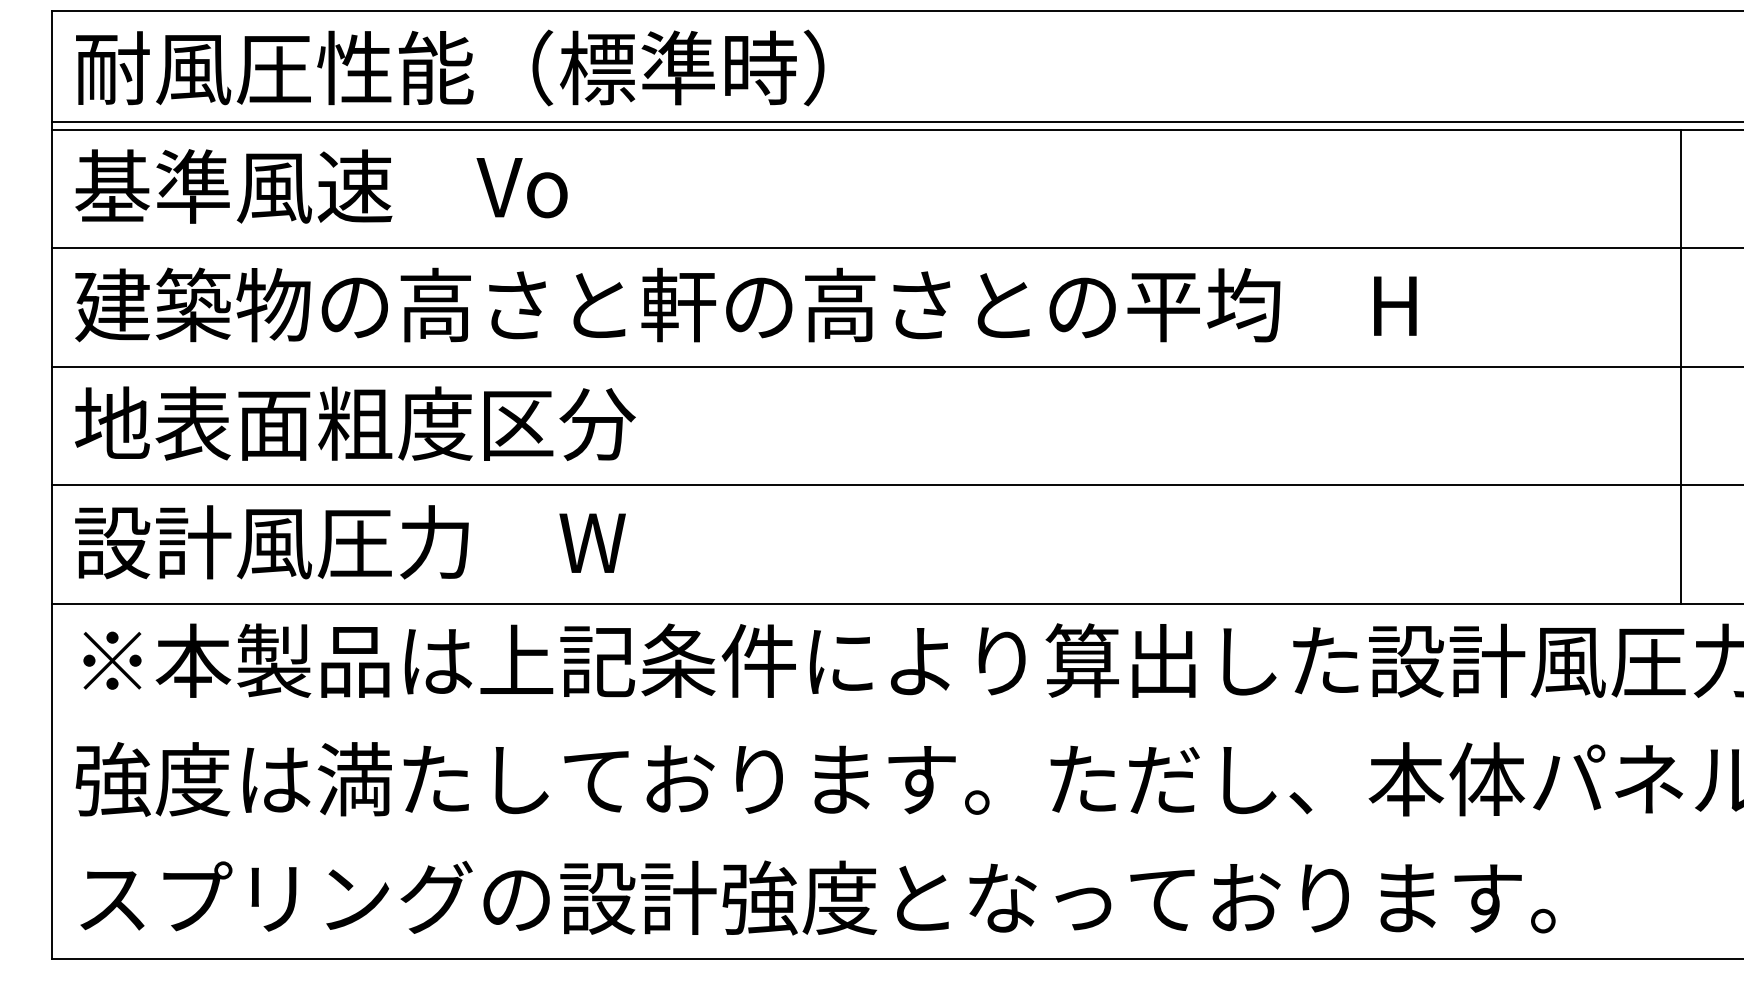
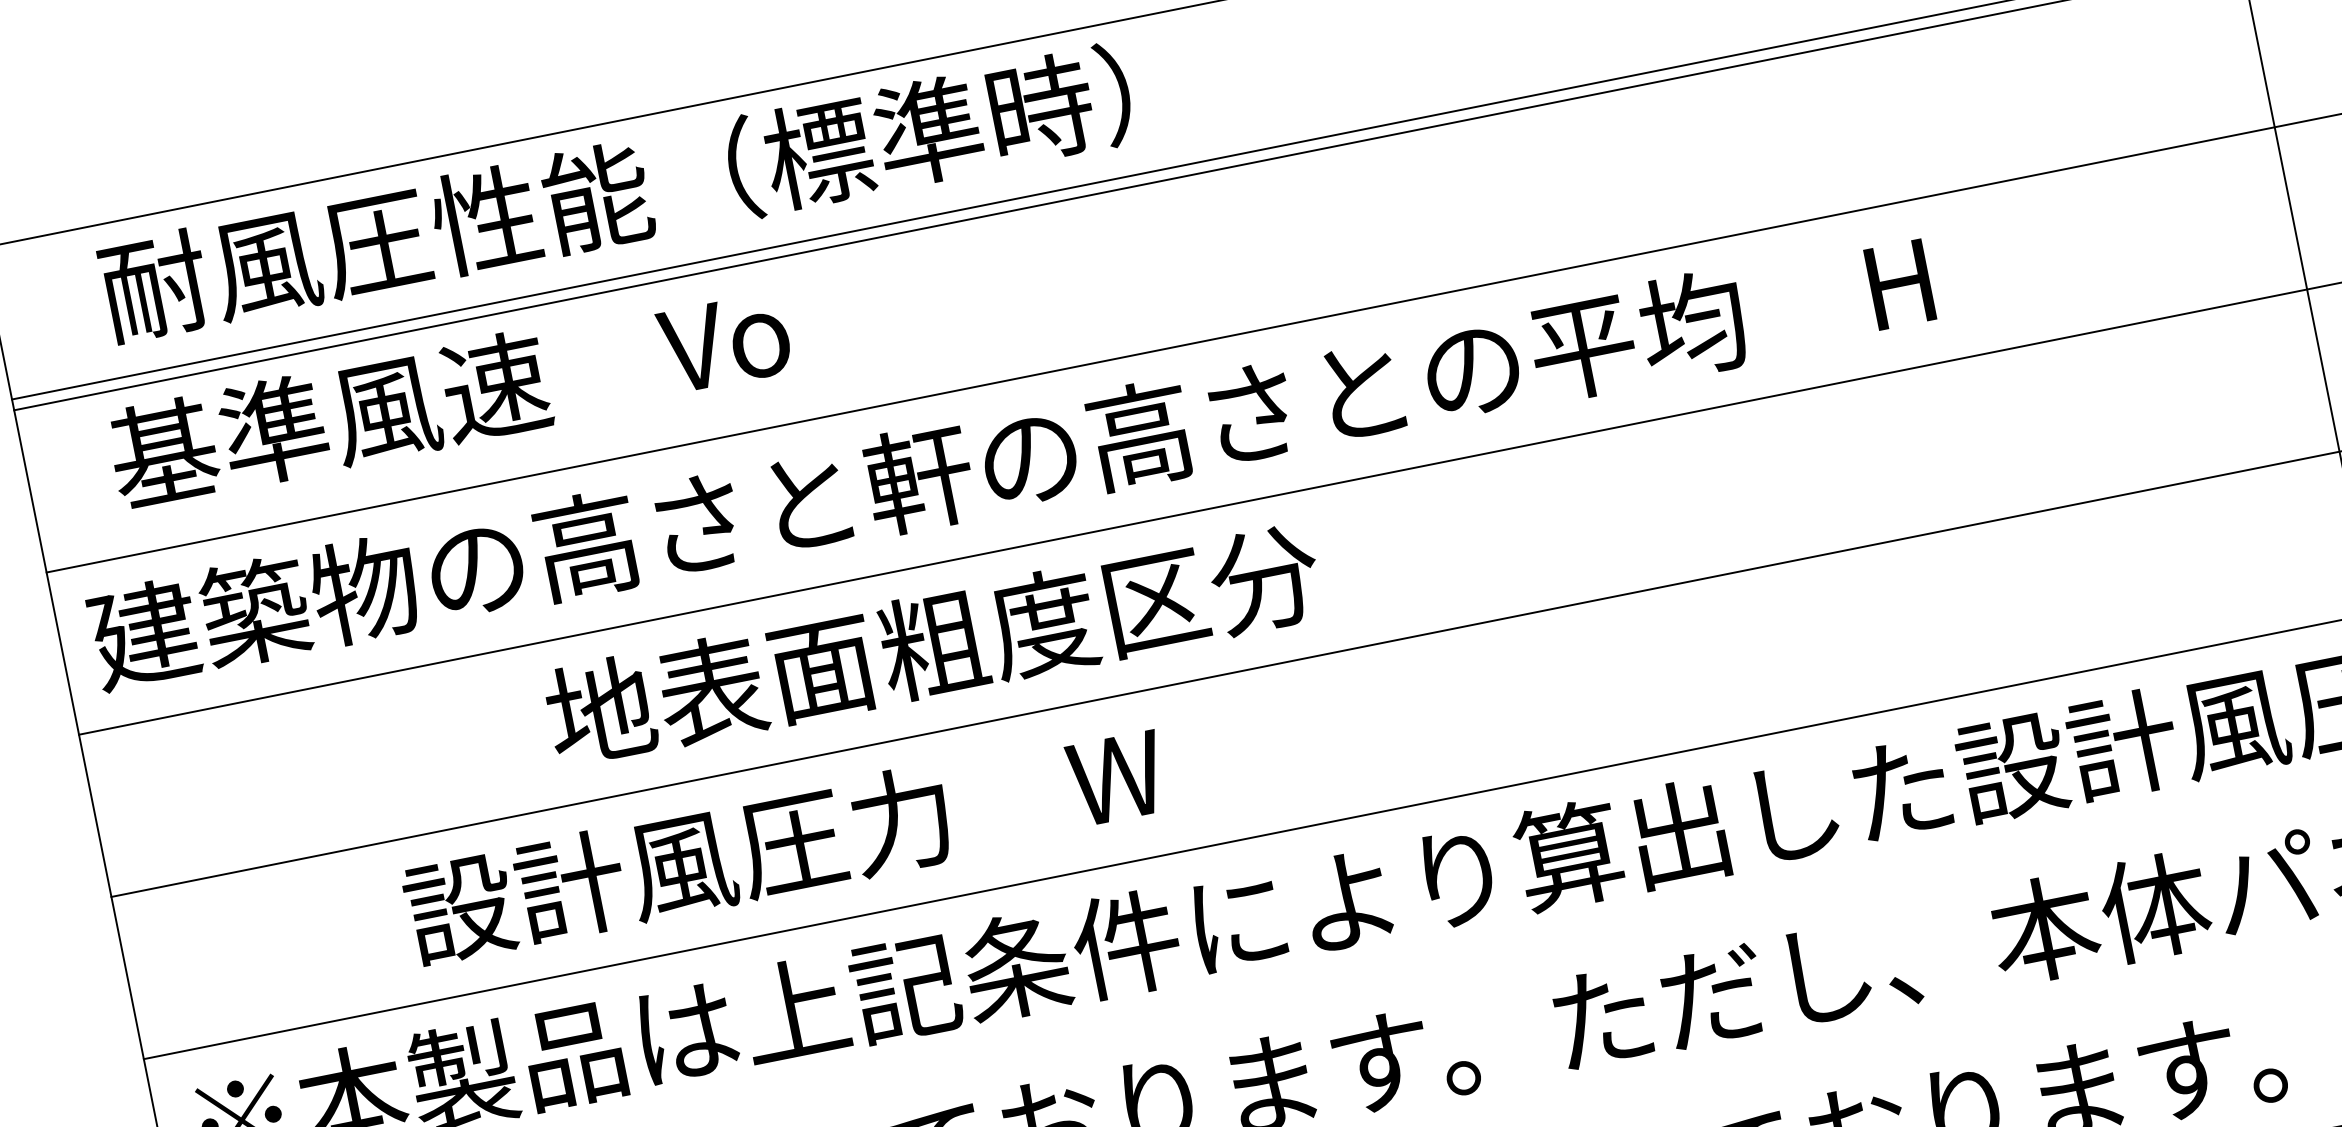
text: (450, 67) -> (617, 192), moved
text: (321, 186) -> (449, 395), moved
text: (355, 423) -> (933, 644), moved
text: (350, 542) -> (785, 843), moved

